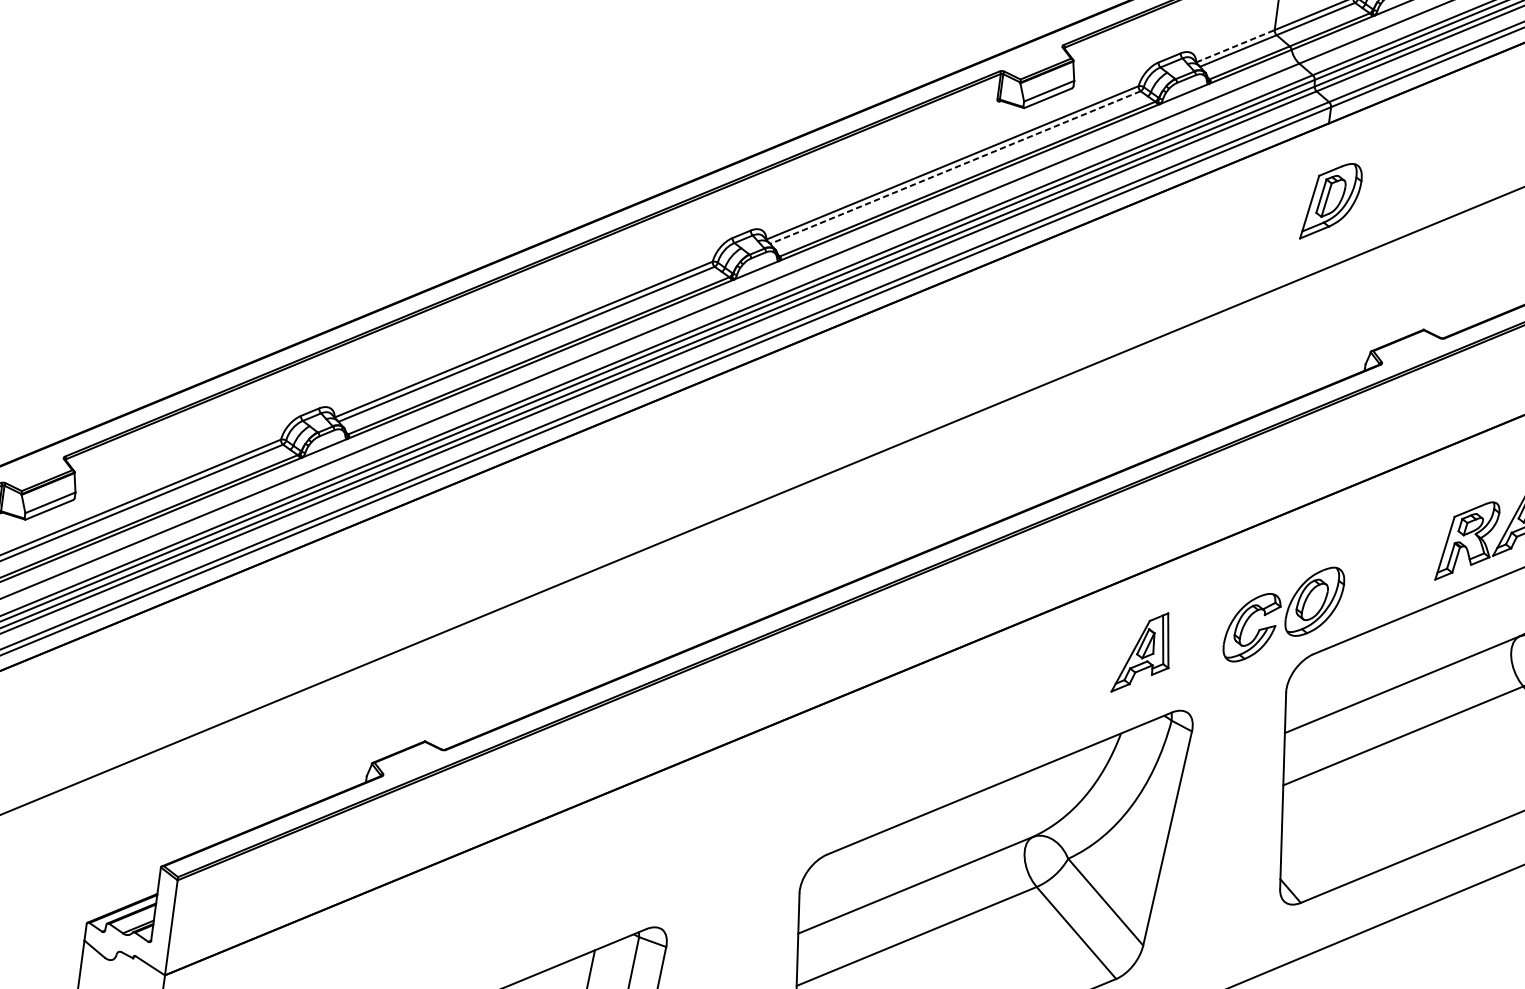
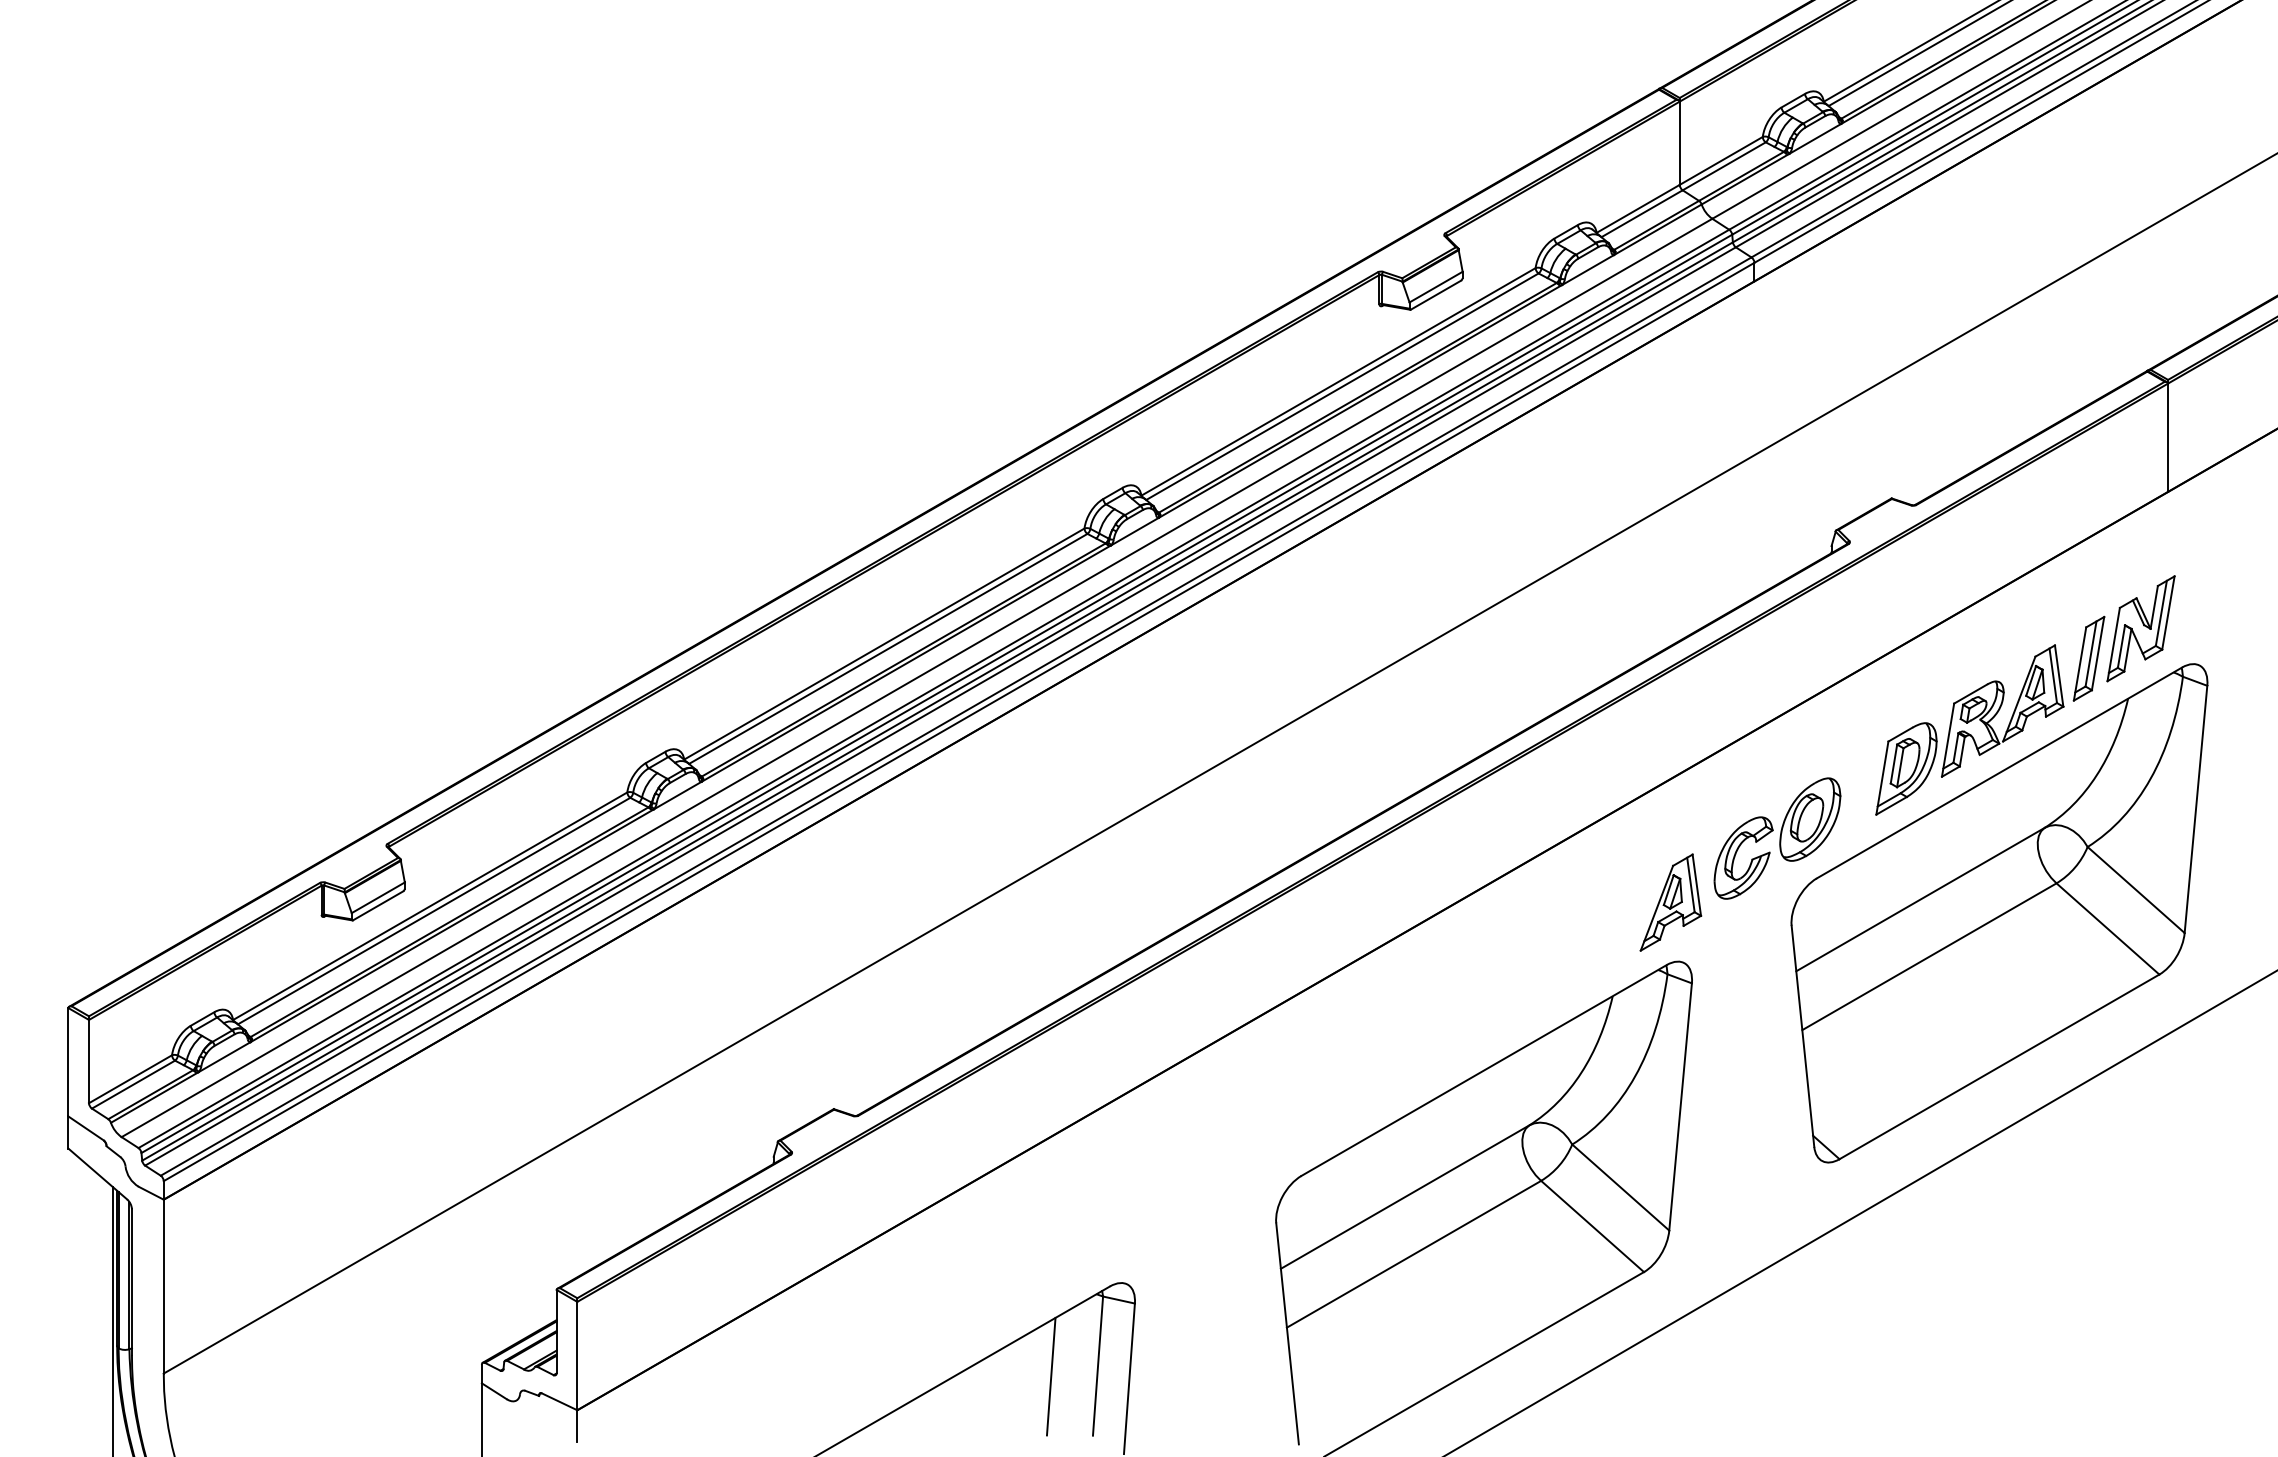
line: (1235, 45) -> (1638, 208), dashed -> solid
line: (955, 167) -> (1342, 386), dashed -> solid
part: (1331, 201) -> (1906, 768), moved
part: (1143, 652) -> (1670, 902), moved

